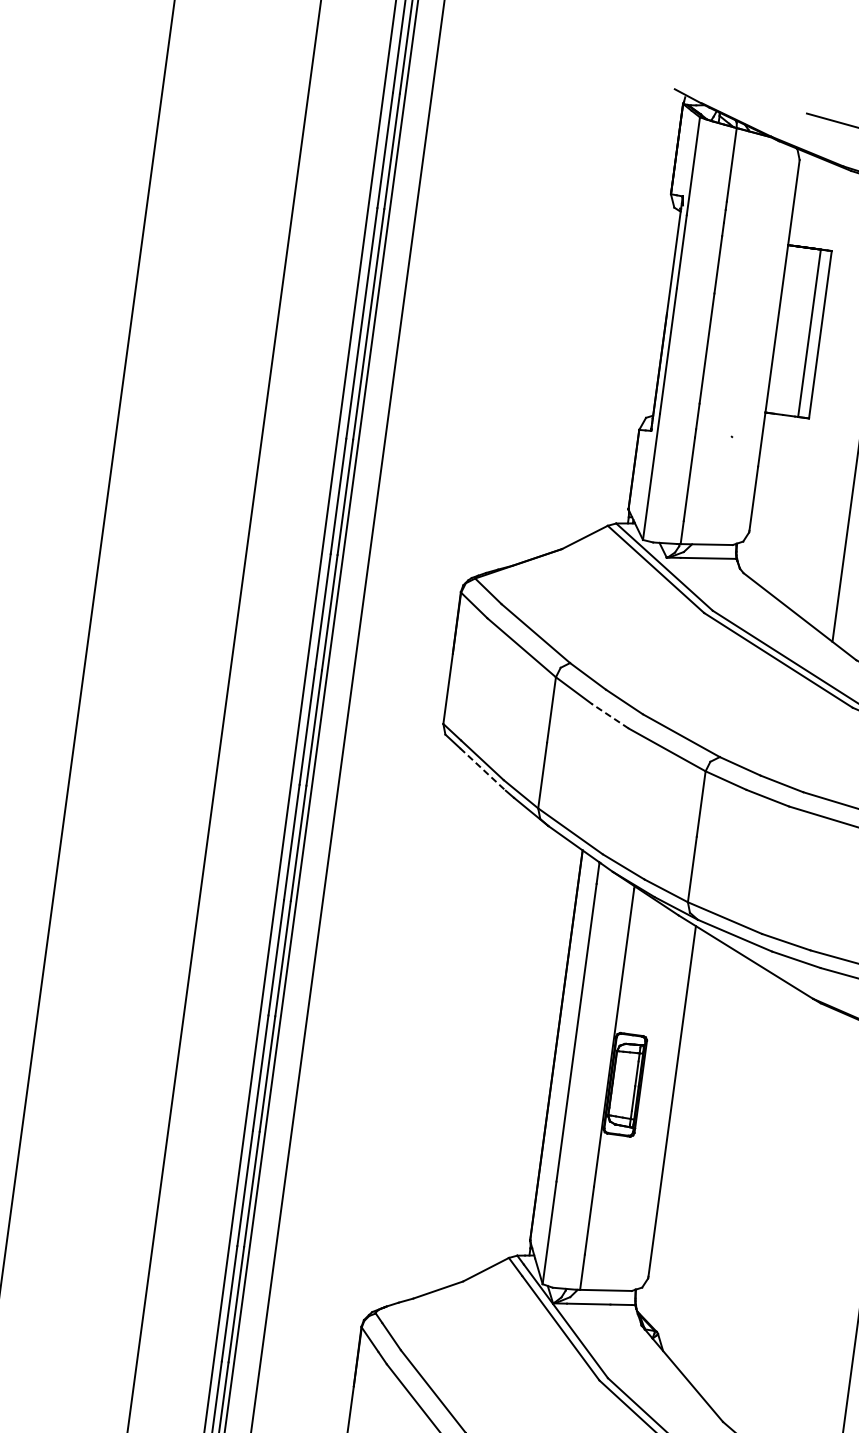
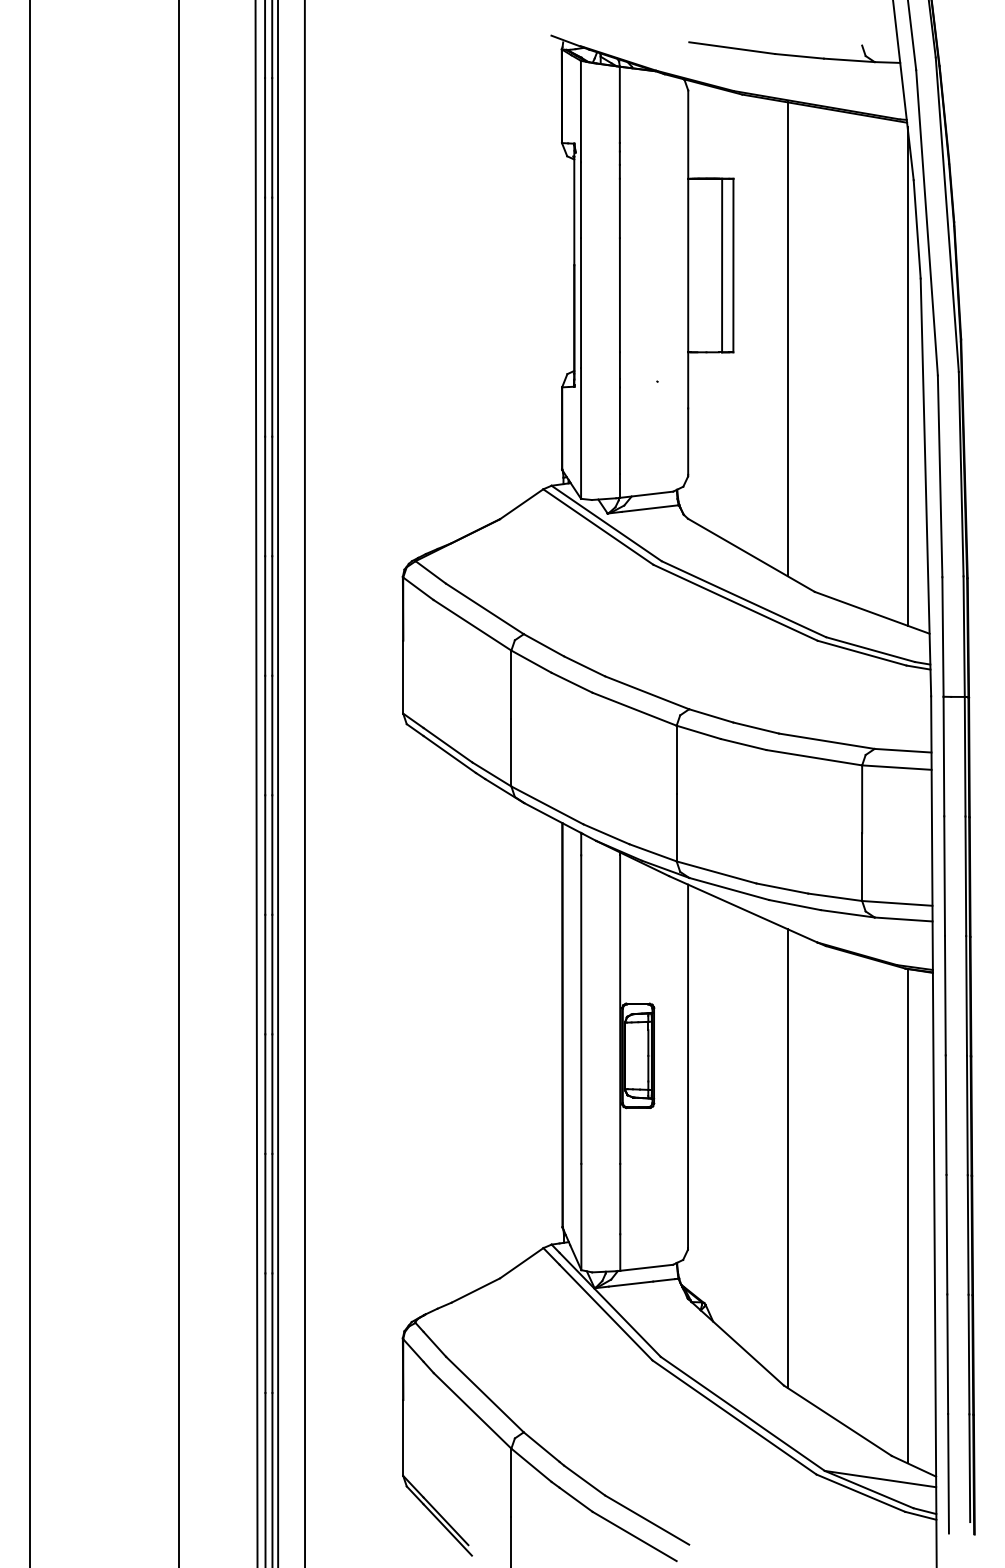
line: (610, 716) -> (572, 682), dashed -> solid
line: (483, 769) -> (450, 754), dashed -> solid
line: (756, 1203) -> (787, 1158), added

